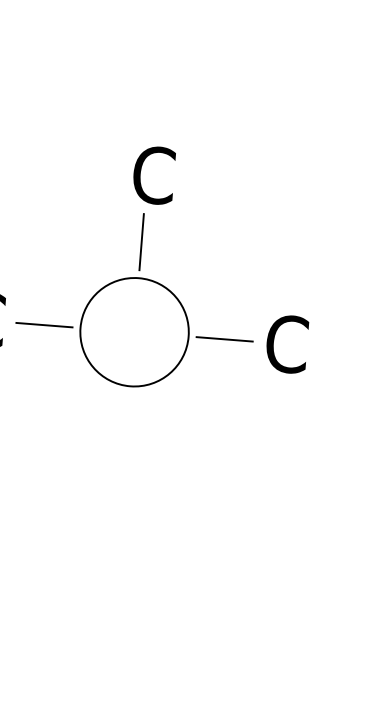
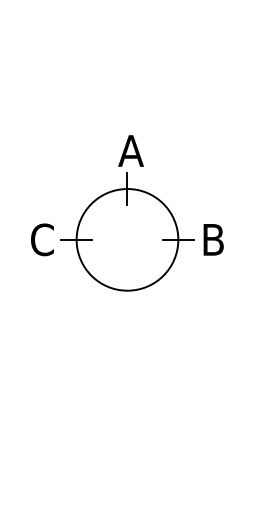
text: (152, 174) -> (130, 150), C -> A
circle: (134, 331) -> (127, 239), size x1.67
text: (287, 343) -> (213, 239), C -> B

